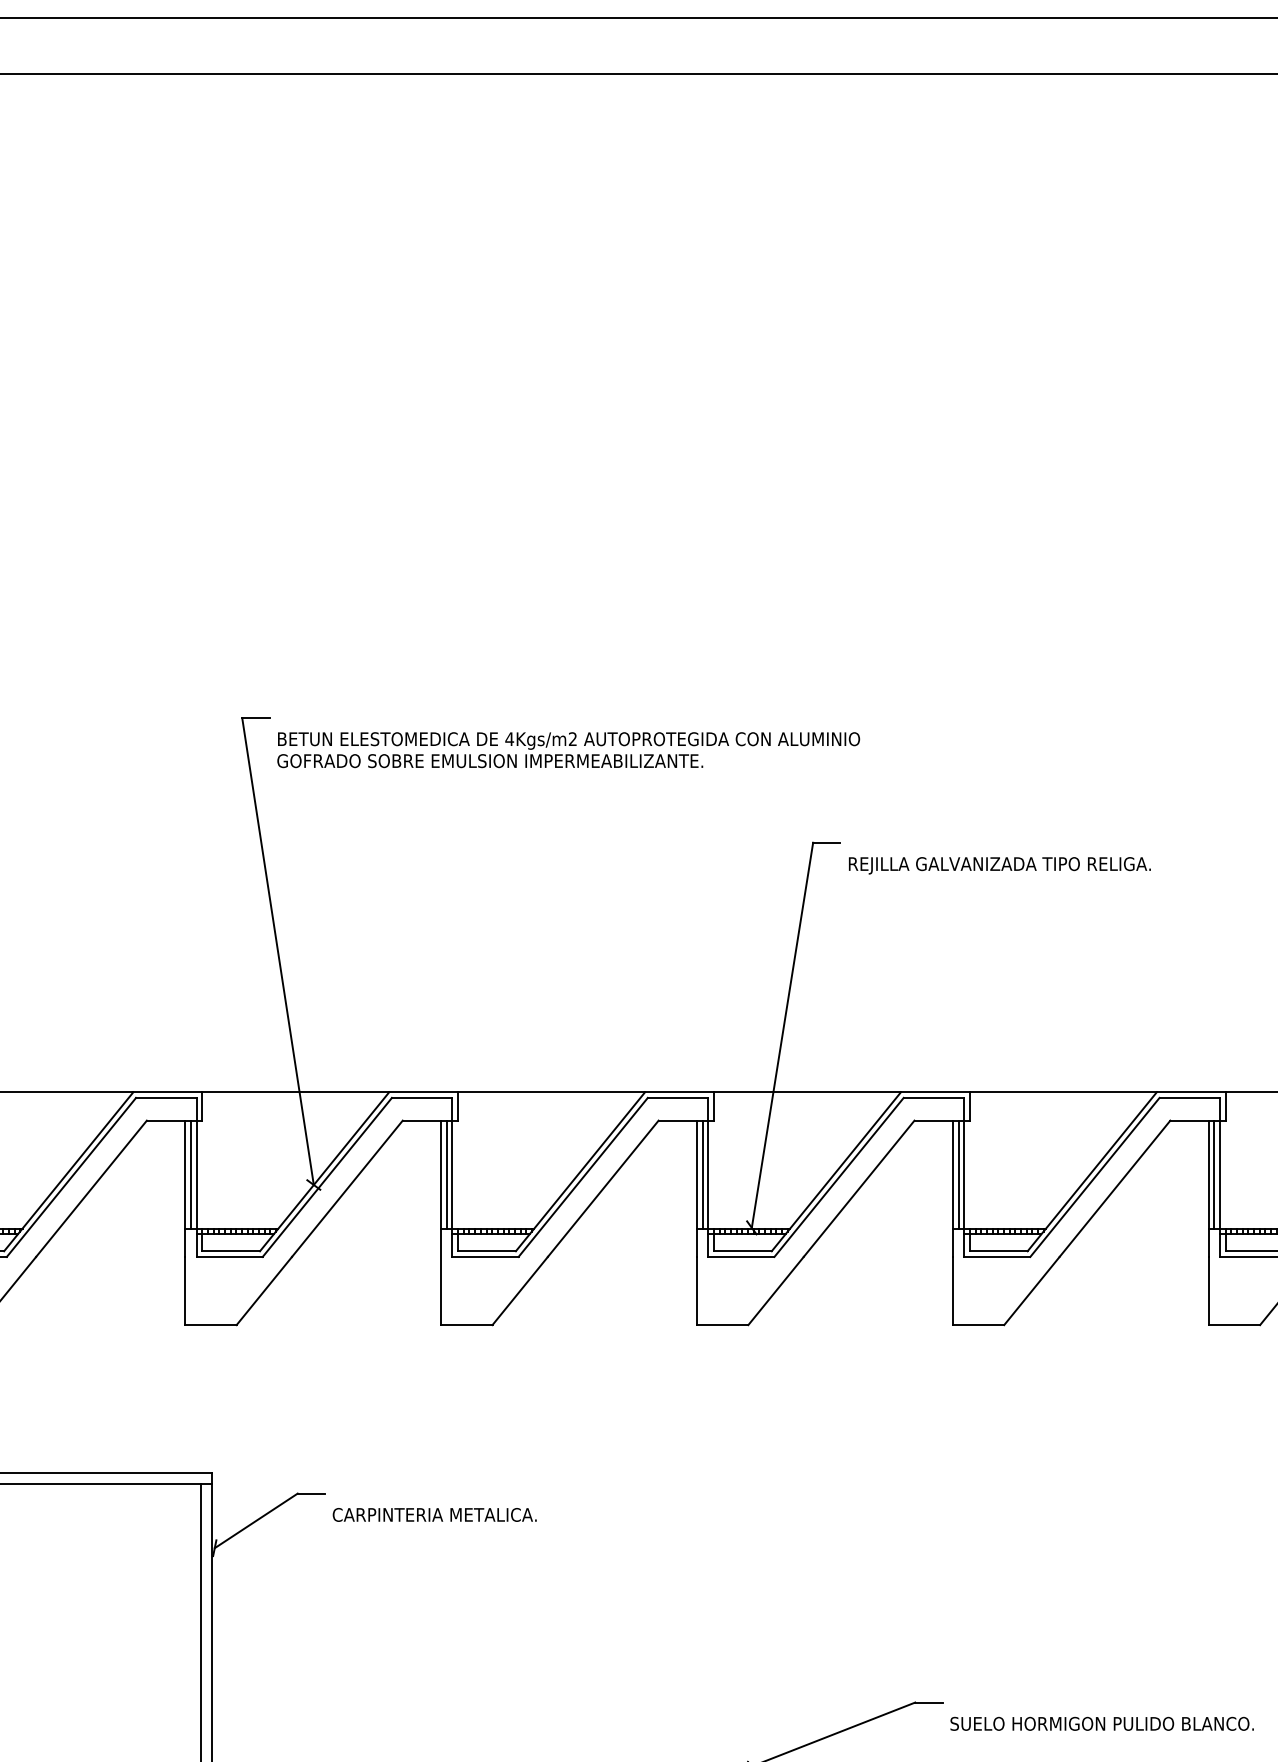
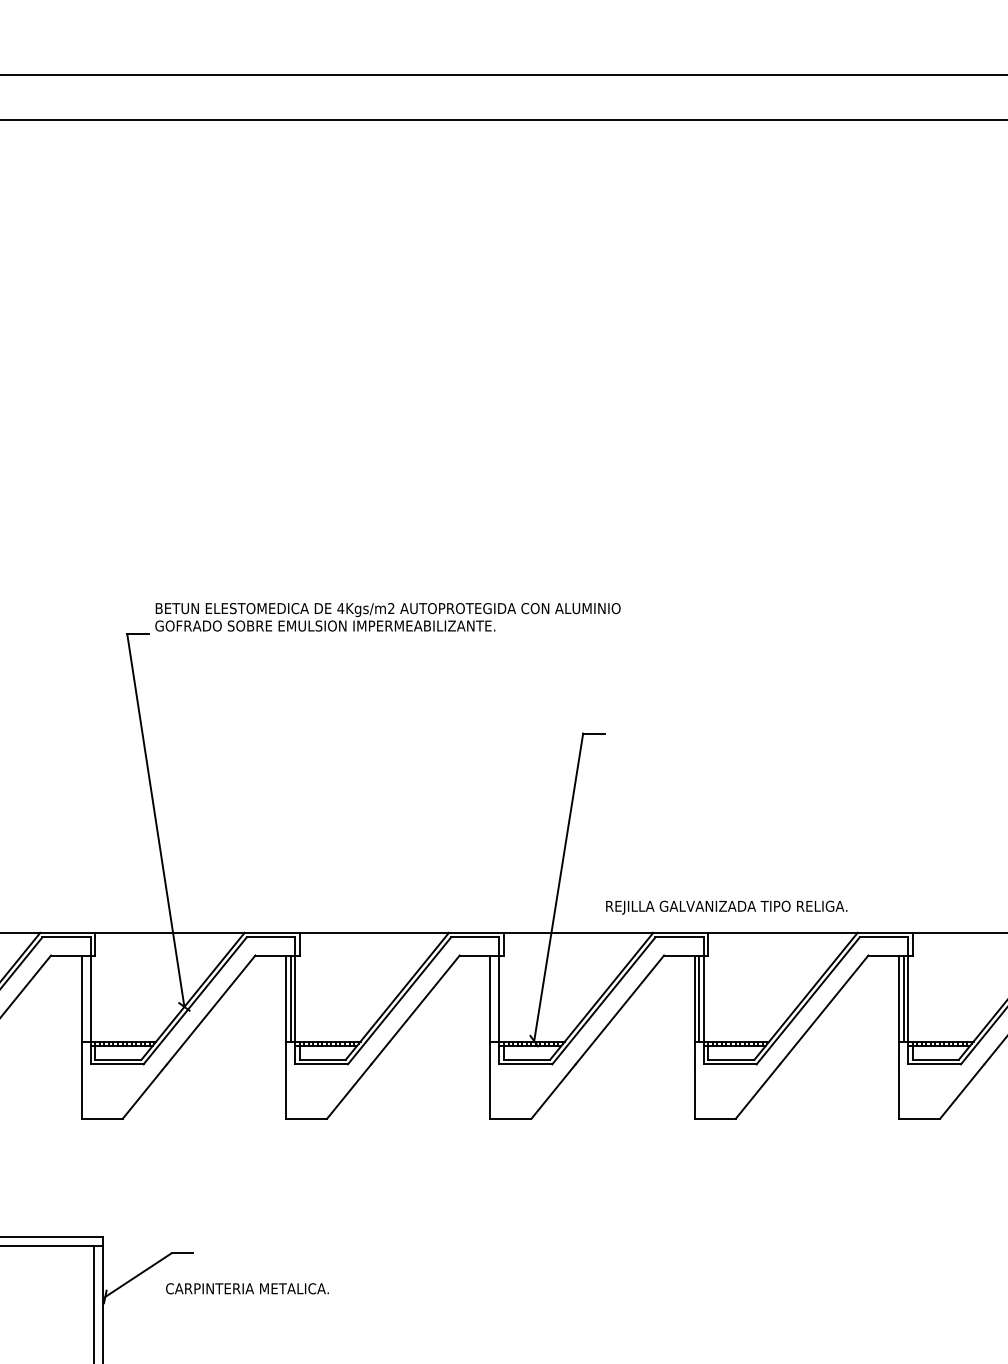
text: (568, 750) -> (387, 617), moved
text: (999, 865) -> (726, 907), moved
line: (190, 1174) -> (85, 998), removed
line: (702, 1174) -> (494, 998), removed
text: (434, 1514) -> (247, 1288), moved

